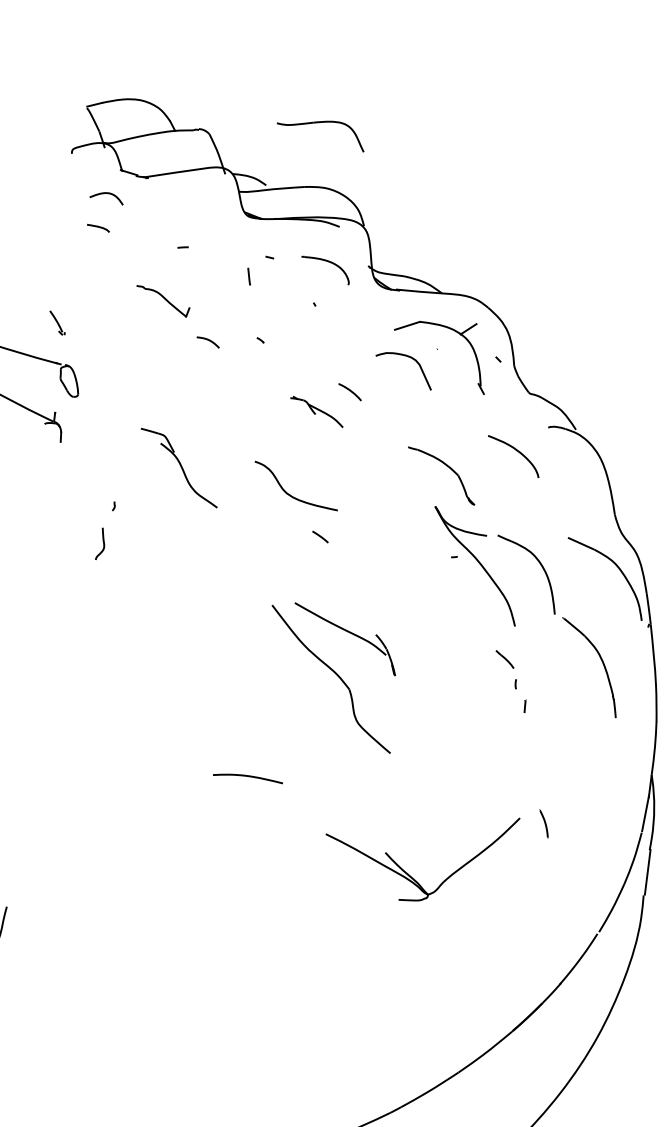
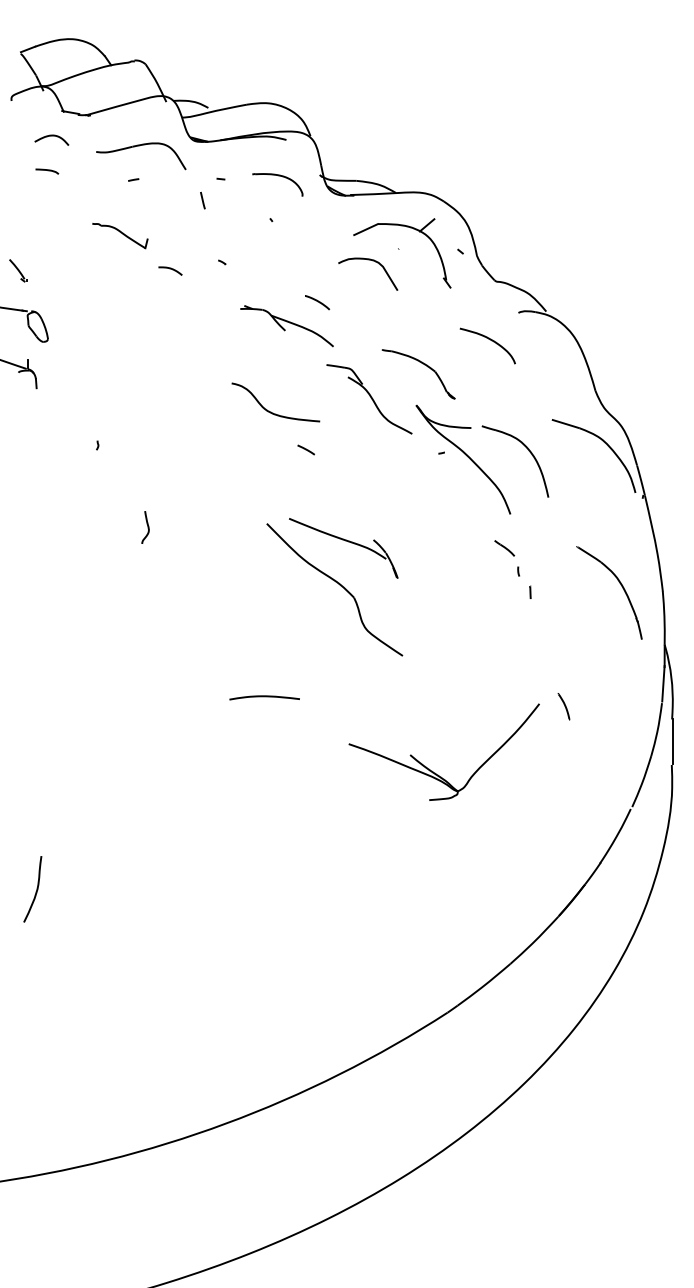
part: (320, 123) -> (139, 146), moved
part: (316, 412) -> (286, 326), size x1.67
part: (179, 468) -> (369, 399), moved
curve: (103, 544) -> (147, 527), moved
part: (602, 662) -> (621, 586), moved

